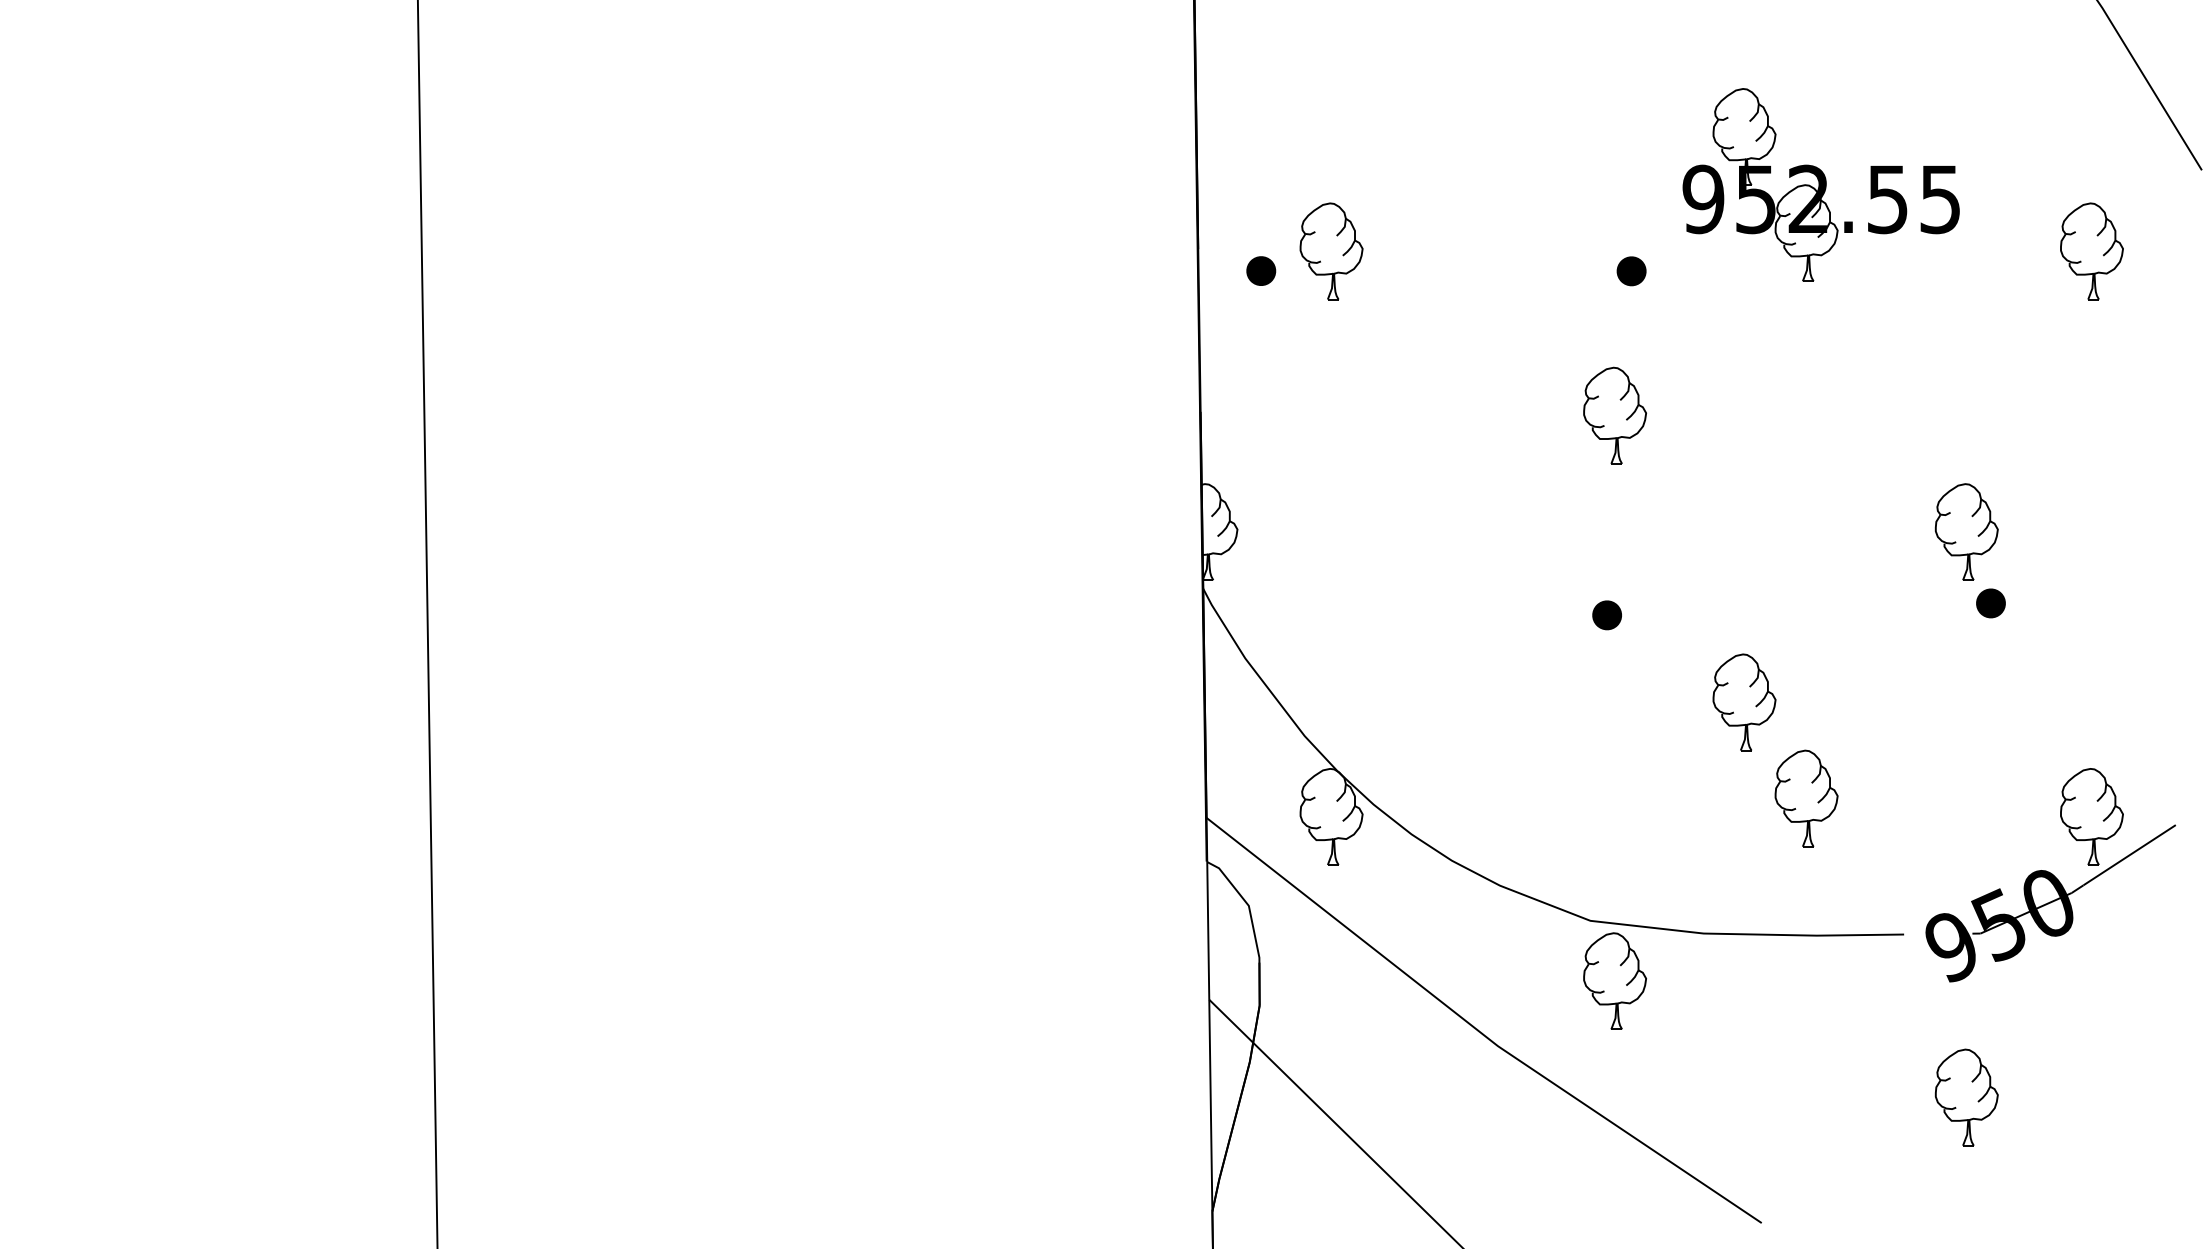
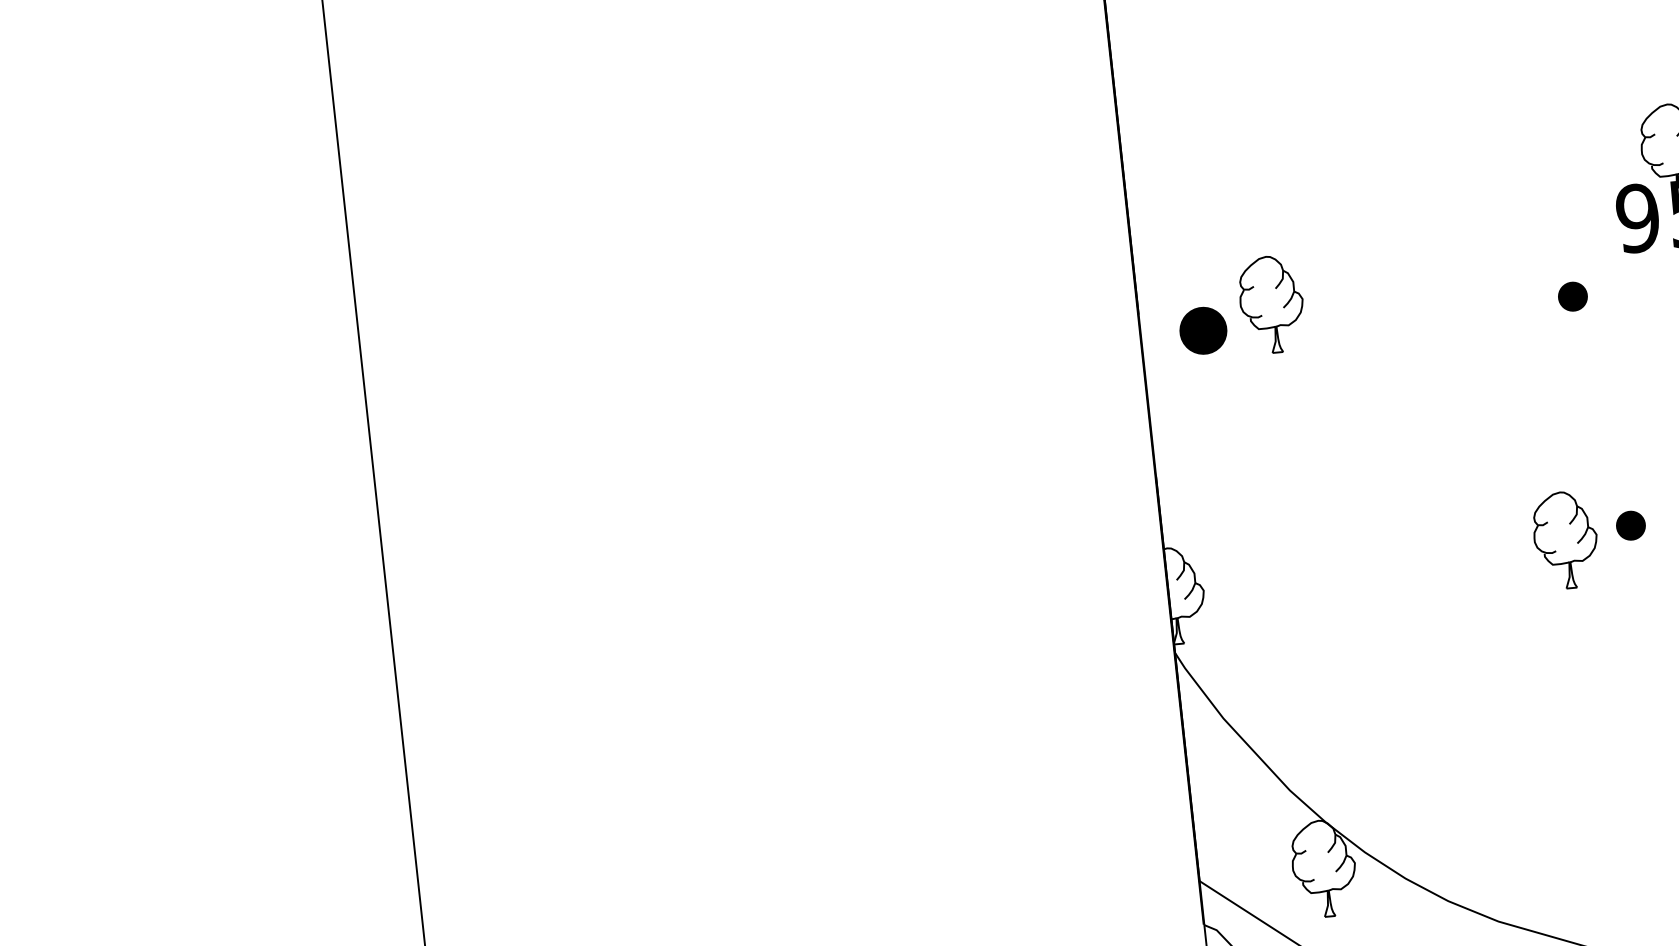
part: (1261, 270) -> (1203, 330), size x1.6
part: (1614, 415) -> (1565, 540), moved
part: (1606, 615) -> (1630, 525), moved

